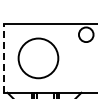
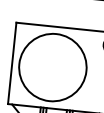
line: (4, 57) -> (12, 62), dashed -> solid
circle: (38, 58) -> (52, 67), size x1.43

